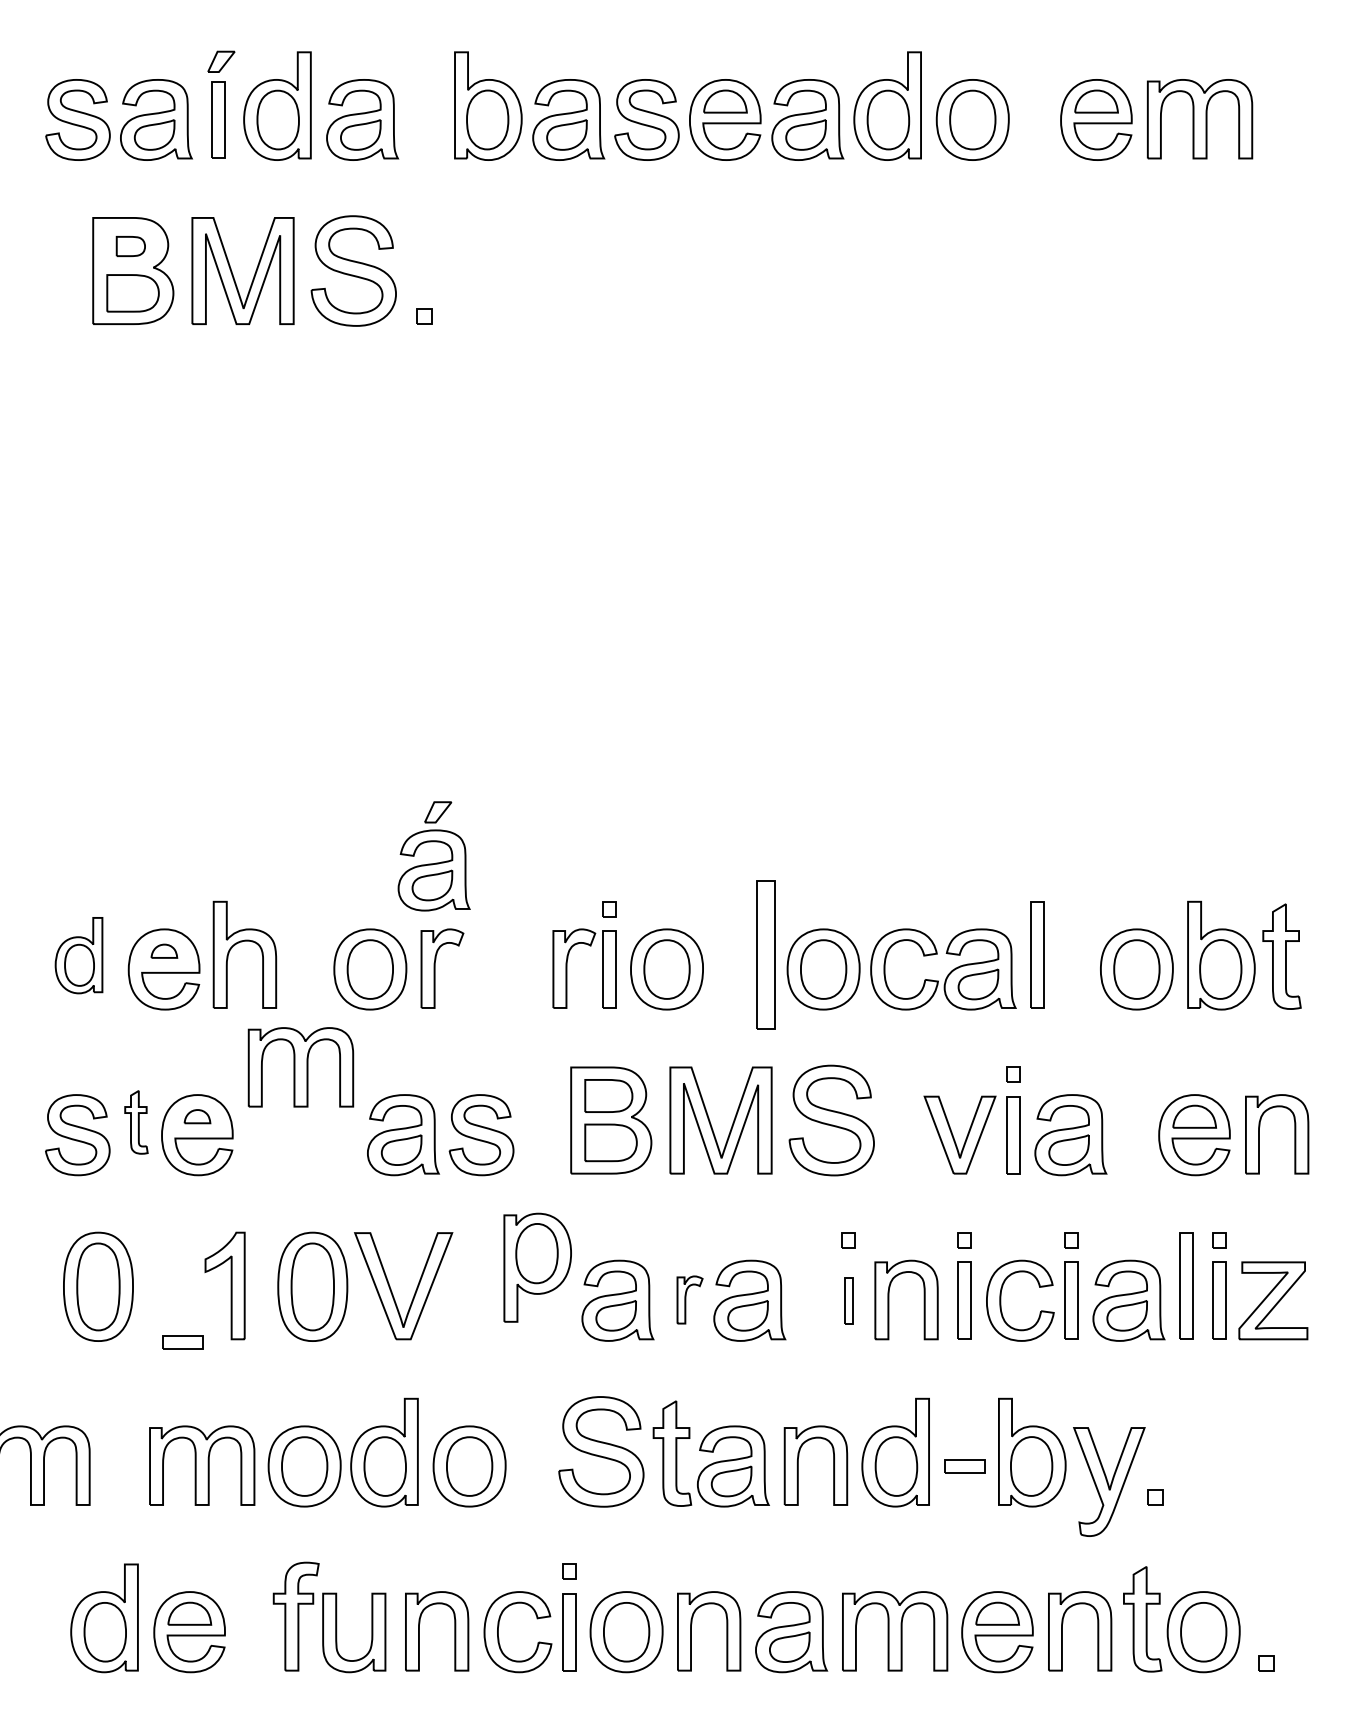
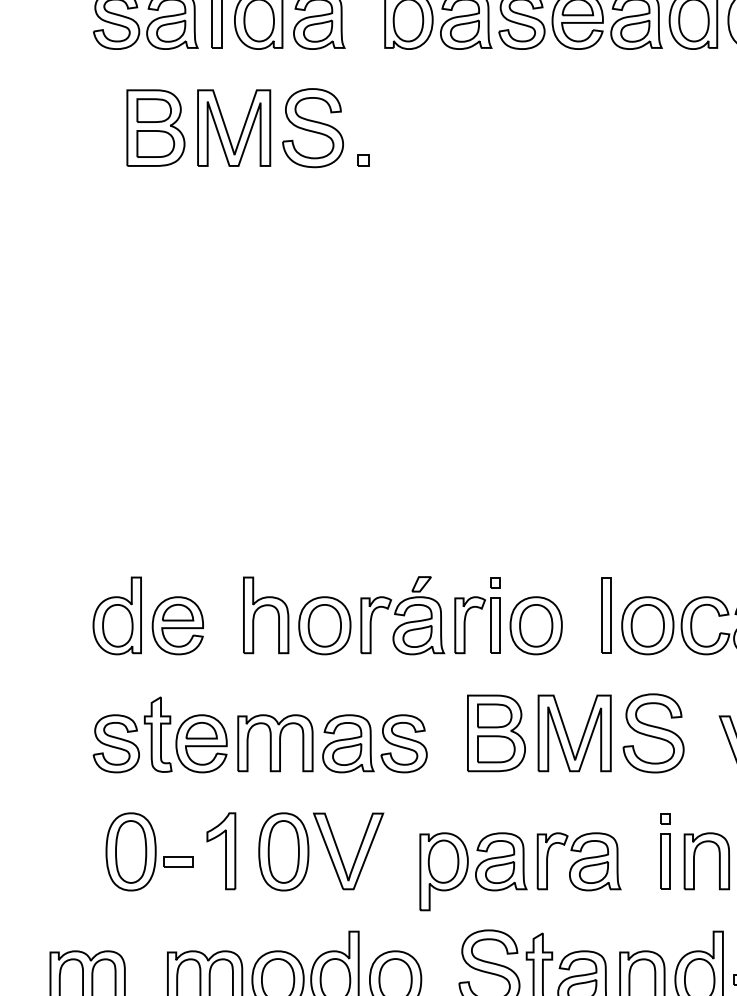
part: (130, 246) -> (153, 110), size x1.67
part: (435, 862) -> (419, 620), moved
part: (239, 943) -> (262, 607), moved
part: (164, 951) -> (178, 612), size x1.67
part: (765, 954) -> (606, 615), size x0.71
part: (78, 955) -> (116, 615), size x1.43
part: (300, 1067) -> (275, 743), moved
part: (197, 1116) -> (201, 730), size x1.67
part: (136, 1122) -> (158, 734), size x1.67
part: (537, 1267) -> (443, 871), moved
part: (689, 1299) -> (552, 860), size x1.67
part: (848, 1300) -> (665, 861), size x1.67
part: (182, 1342) -> (178, 861), moved

